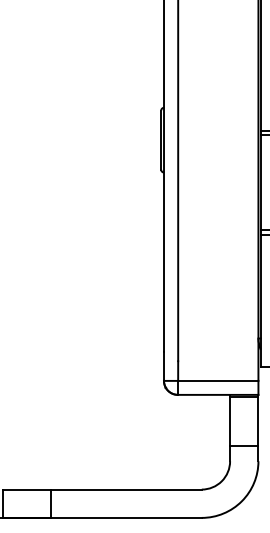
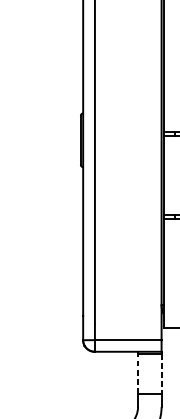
line: (230, 421) -> (138, 373), solid -> dashed
line: (258, 422) -> (161, 374), solid -> dashed

